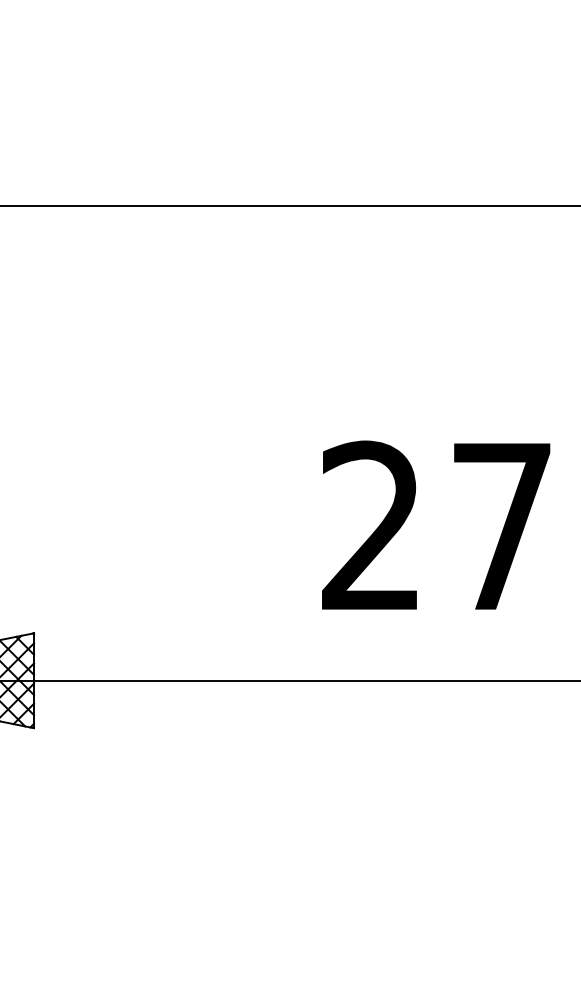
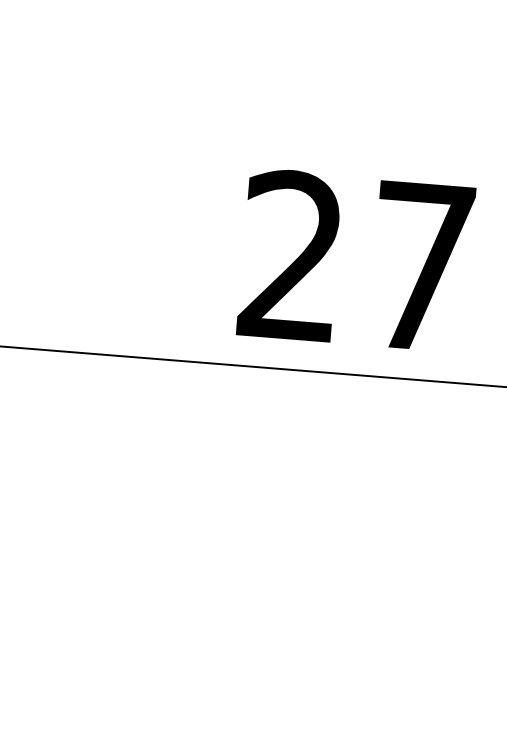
text: (436, 524) -> (356, 259), moved

